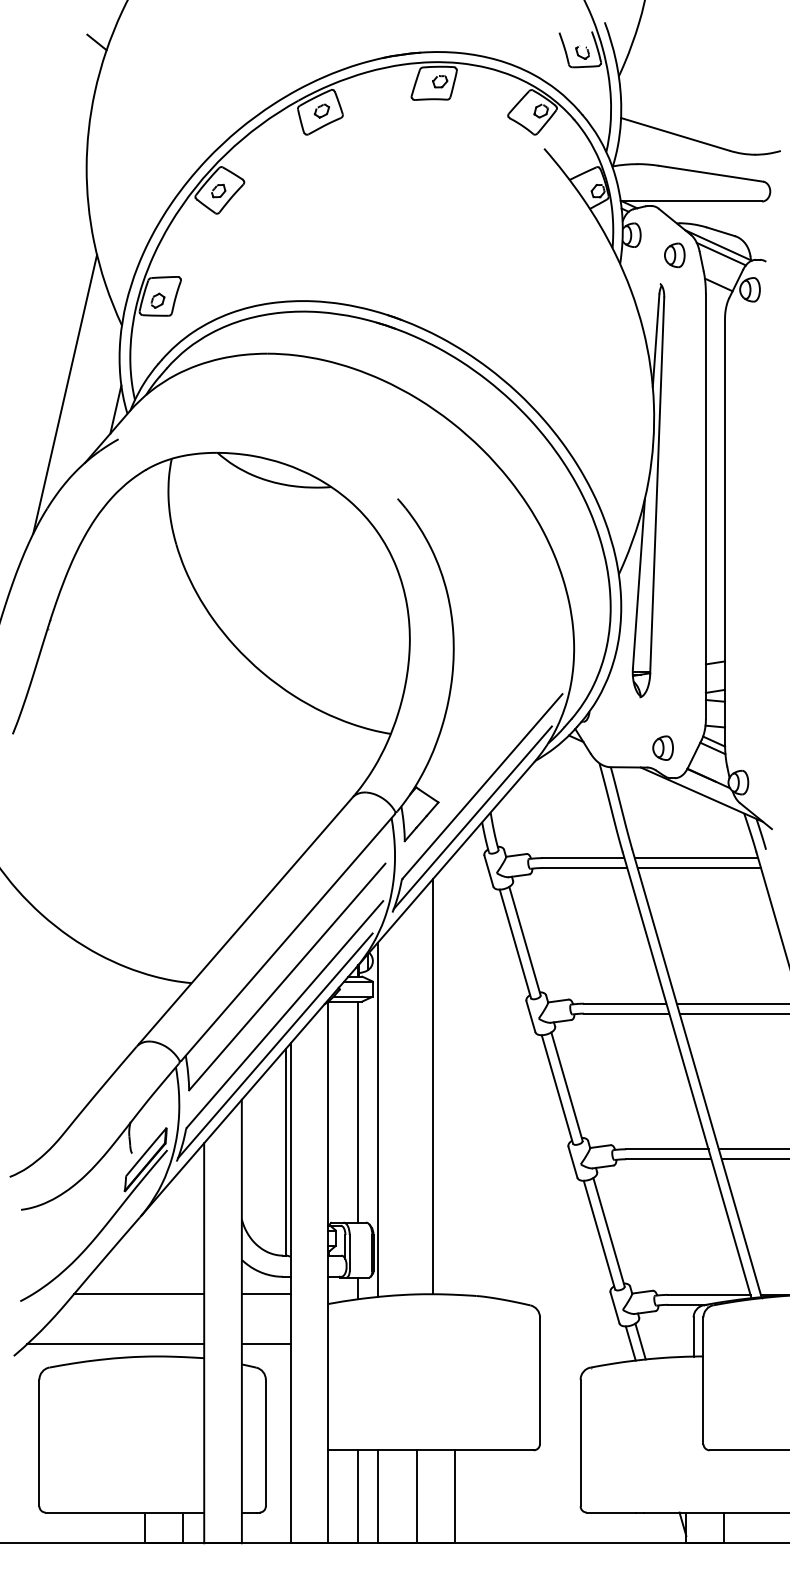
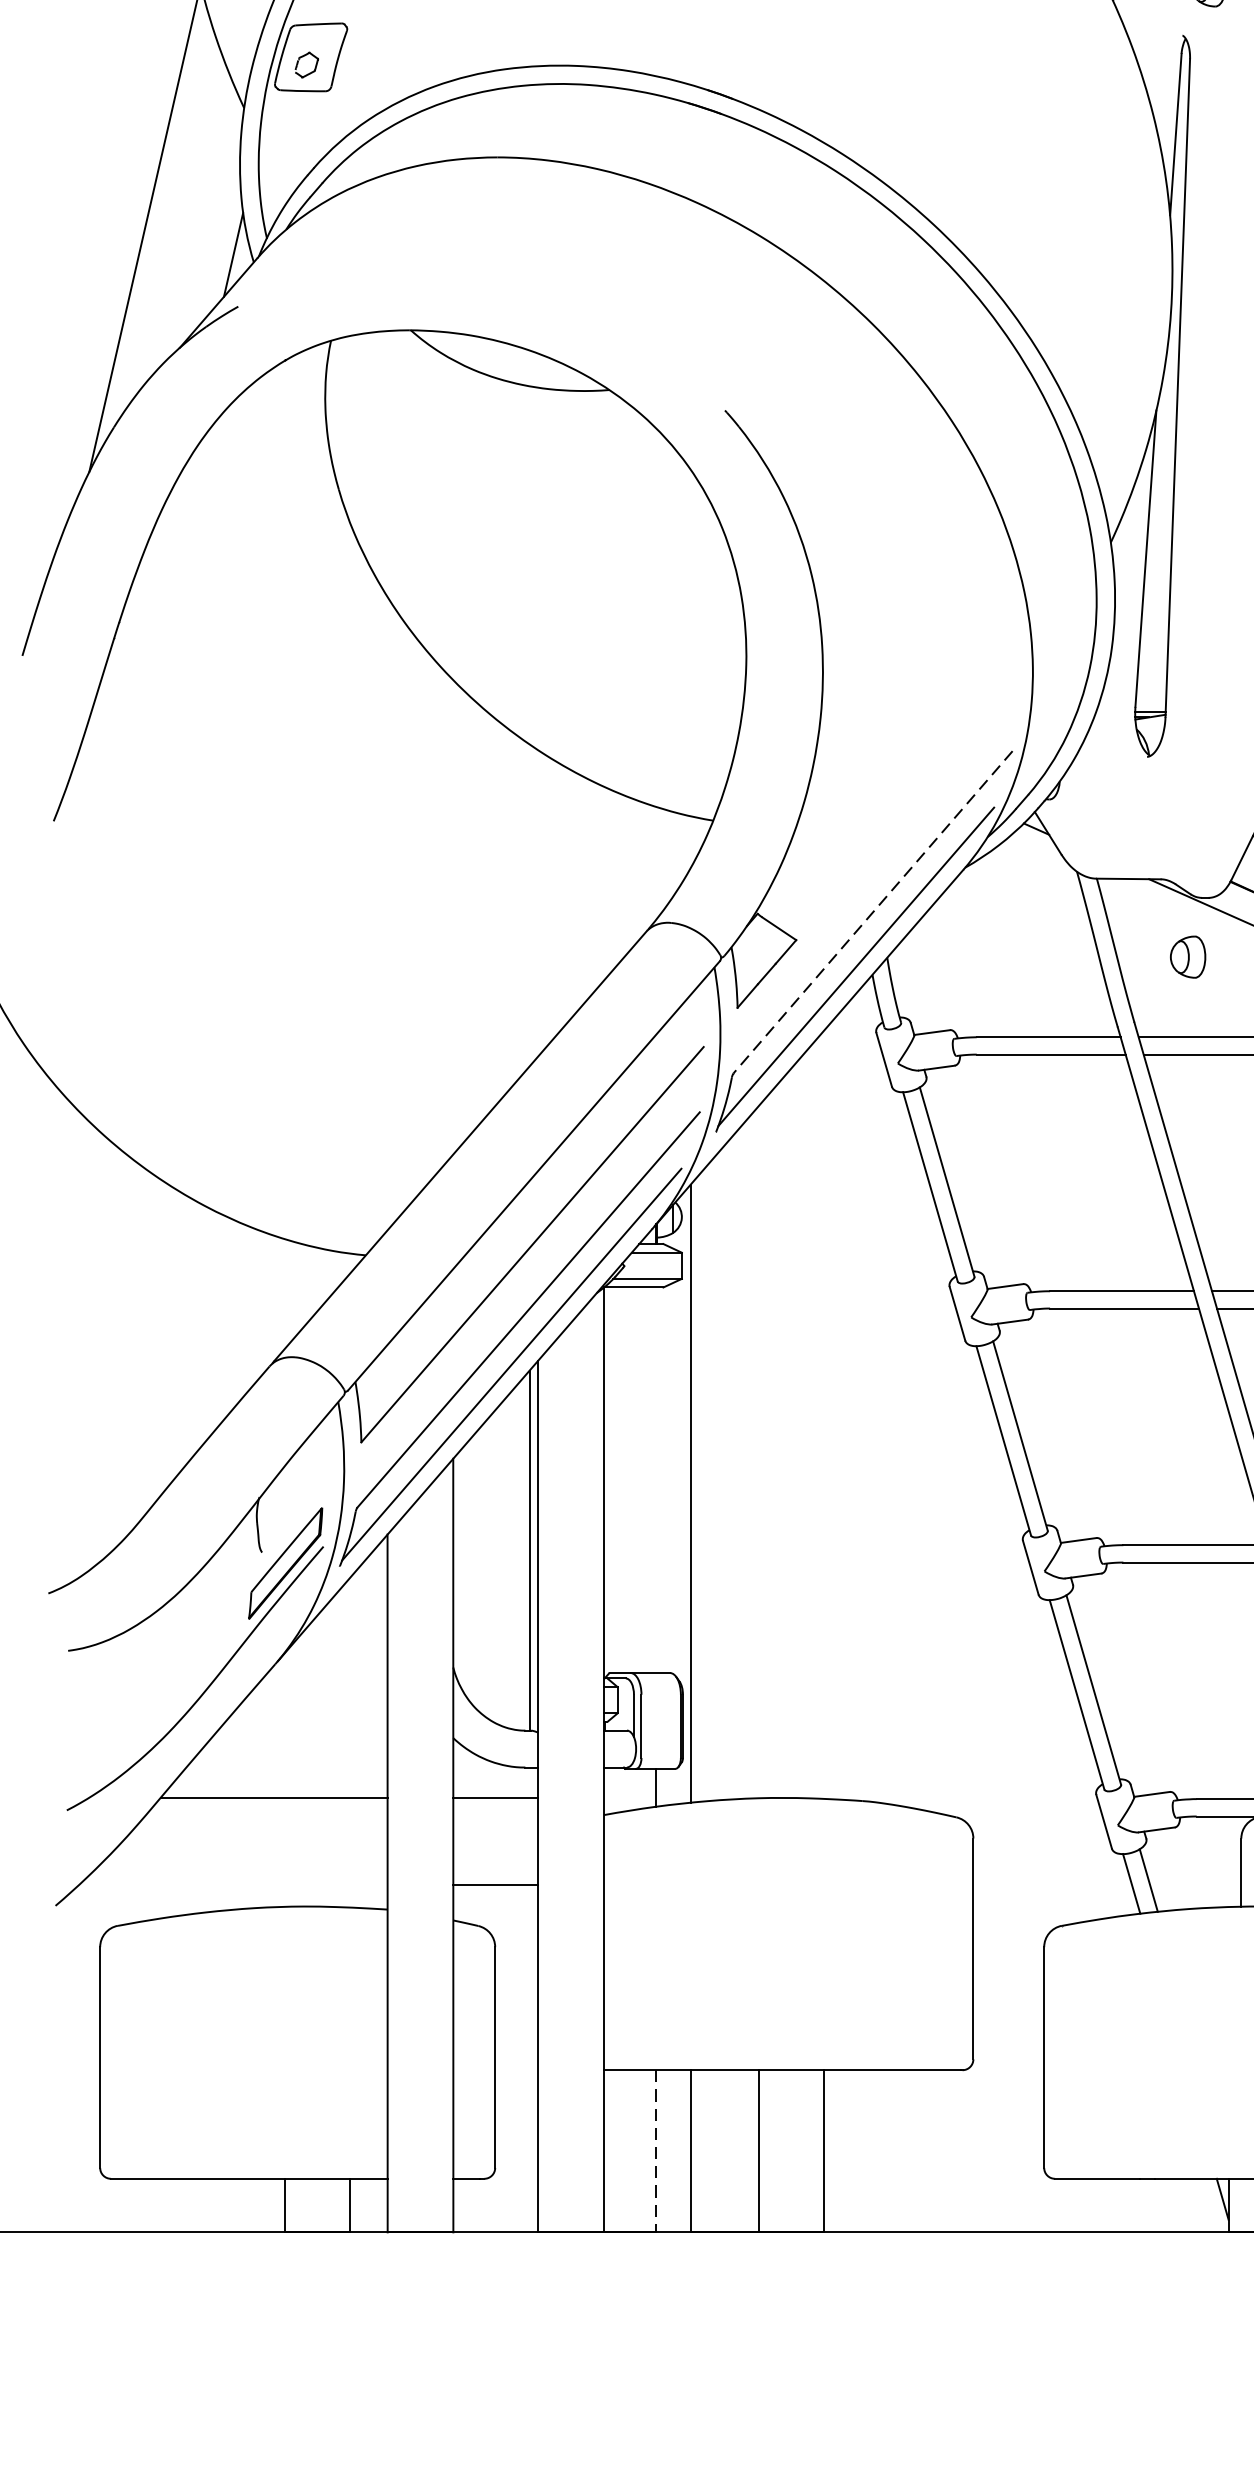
part: (662, 747) -> (1187, 955), moved
line: (482, 786) -> (873, 912), solid -> dashed
line: (433, 1086) -> (787, 1435), removed
line: (358, 1111) -> (656, 1479), removed
line: (115, 1344) -> (232, 1885), removed
line: (358, 1497) -> (656, 2152), solid -> dashed

